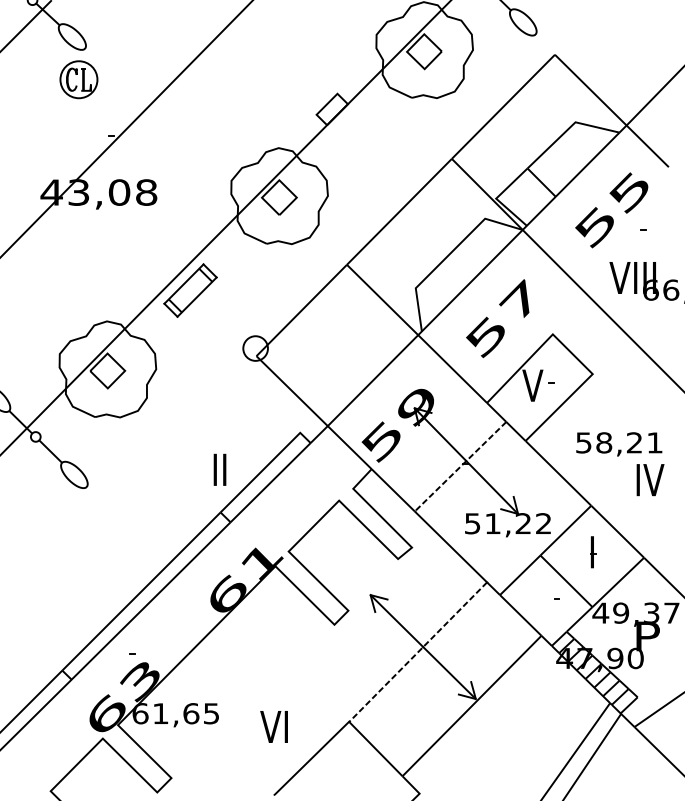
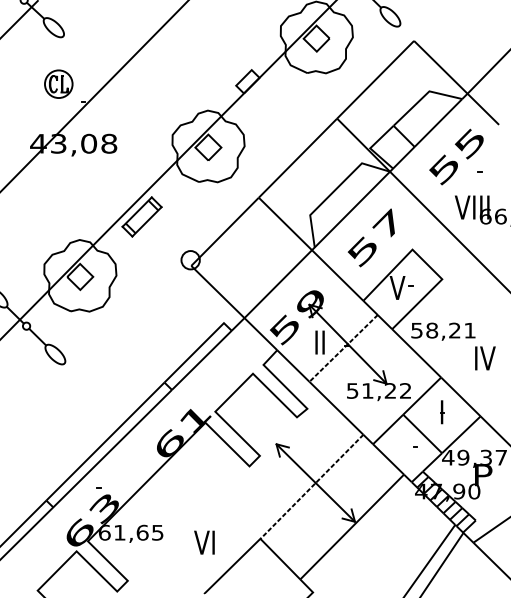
part: (78, 79) -> (58, 84), moved
text: (619, 444) -> (443, 331), moved
text: (219, 469) -> (319, 342), moved

